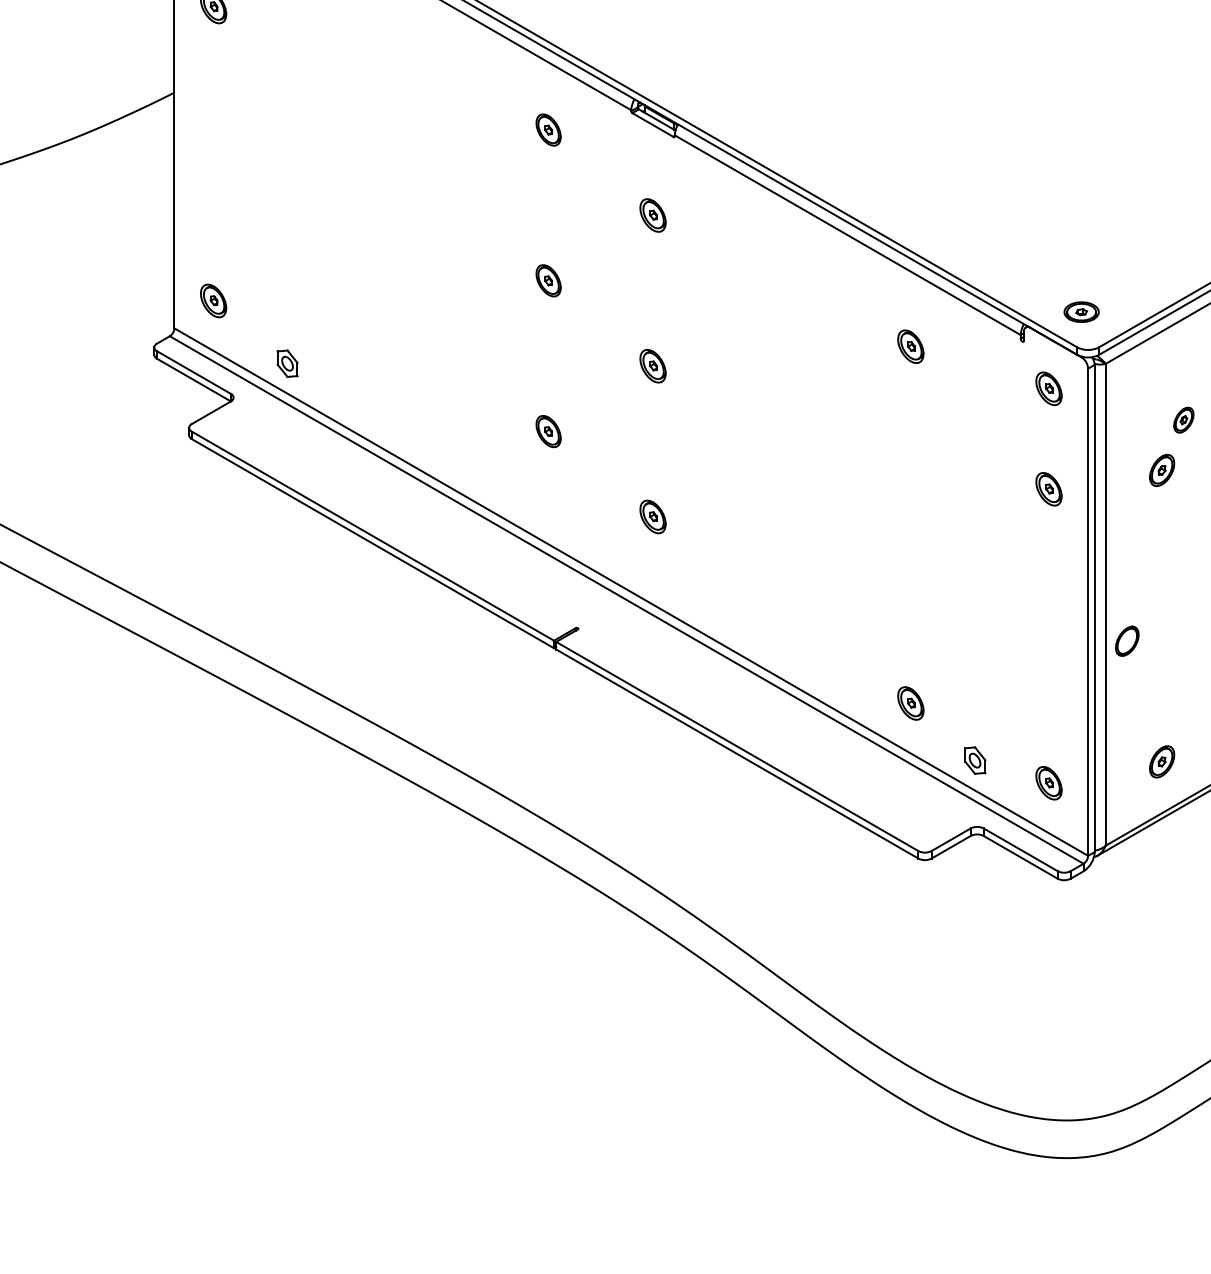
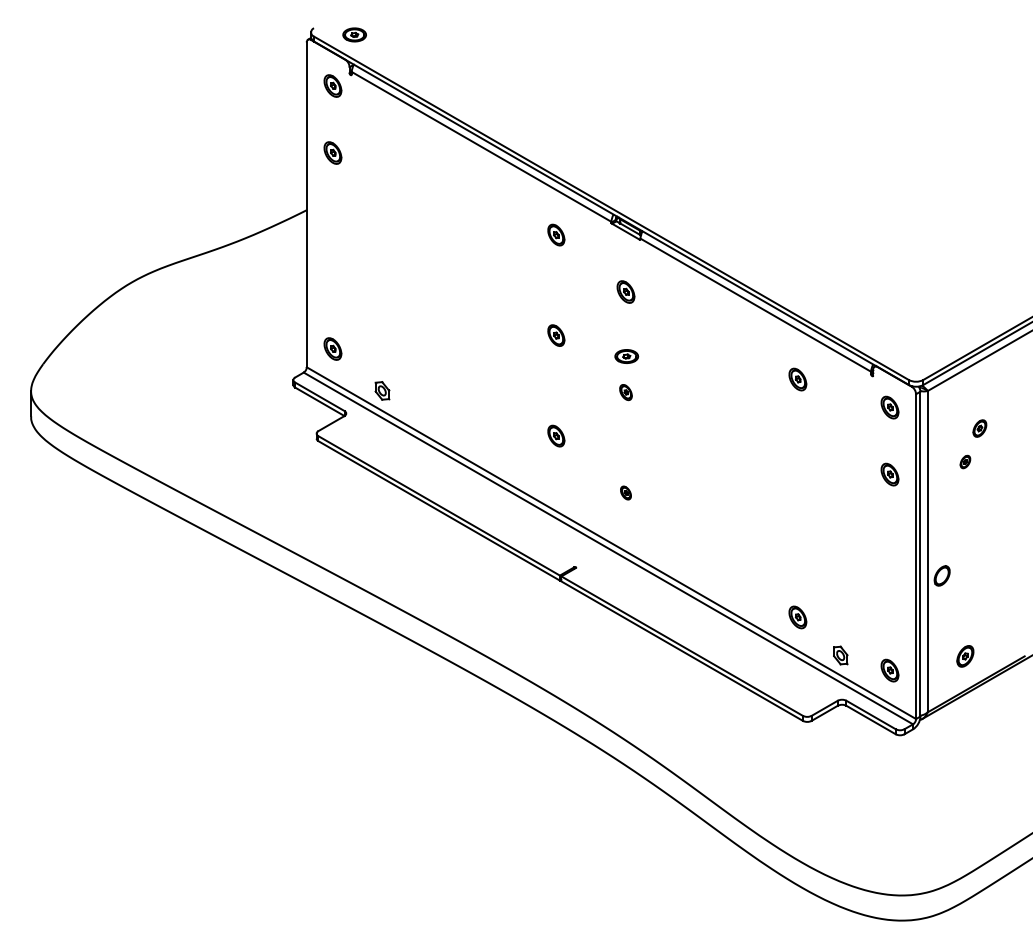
part: (1081, 312) -> (626, 356), moved
part: (652, 366) -> (625, 392), size x0.7
part: (1162, 469) -> (965, 461), size x0.6
part: (652, 516) -> (625, 492), size x0.6

